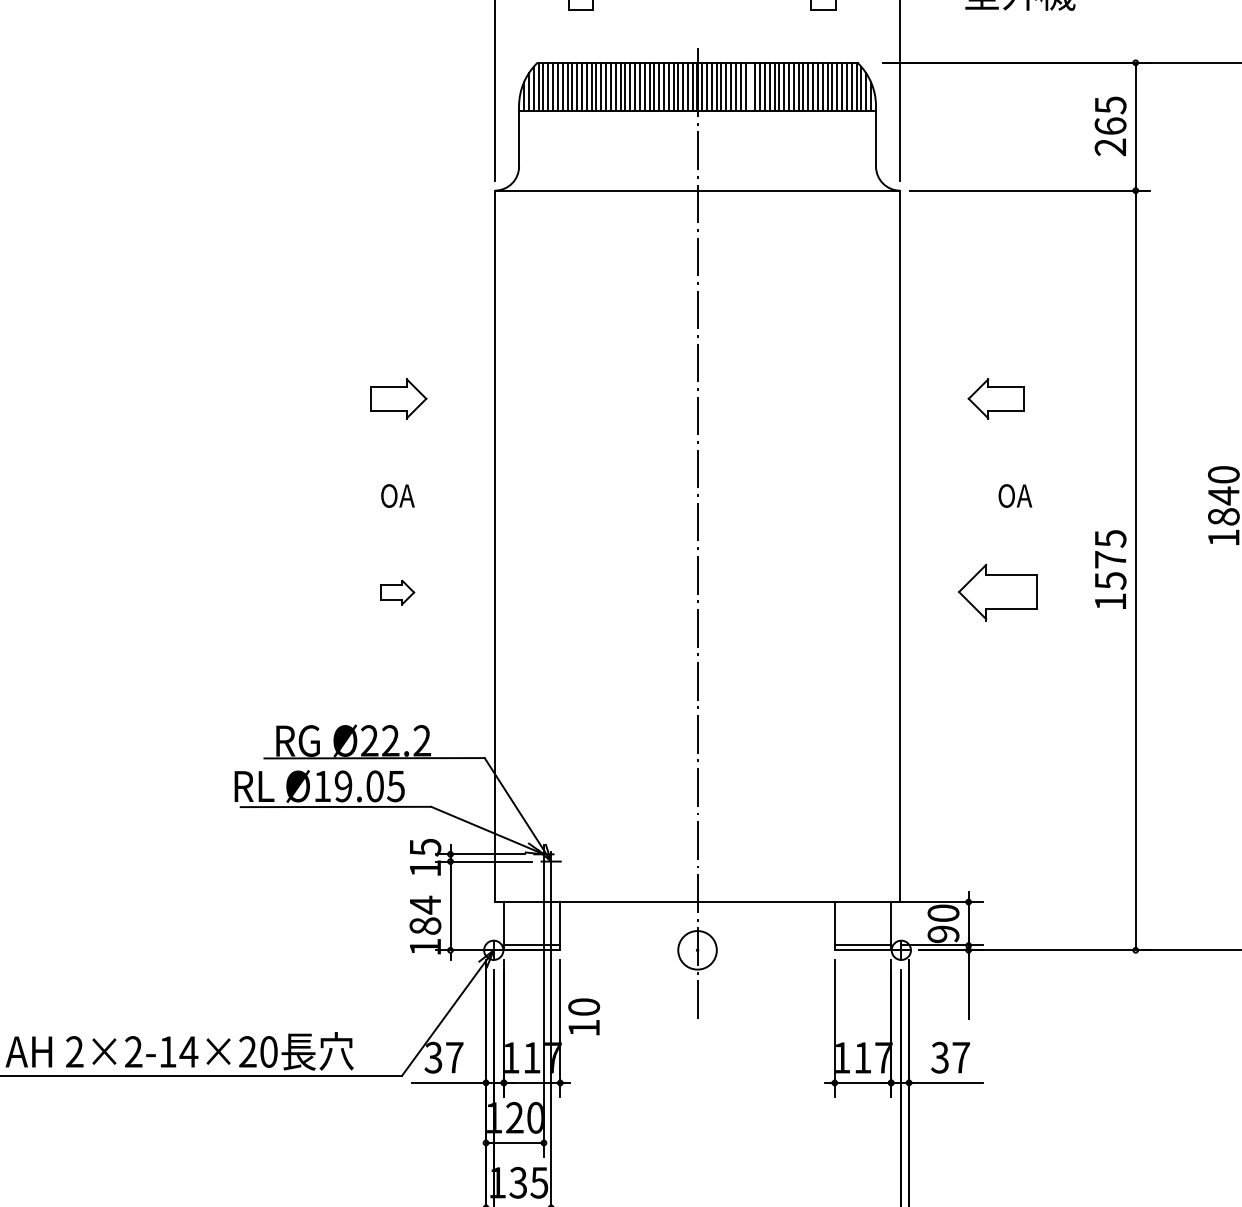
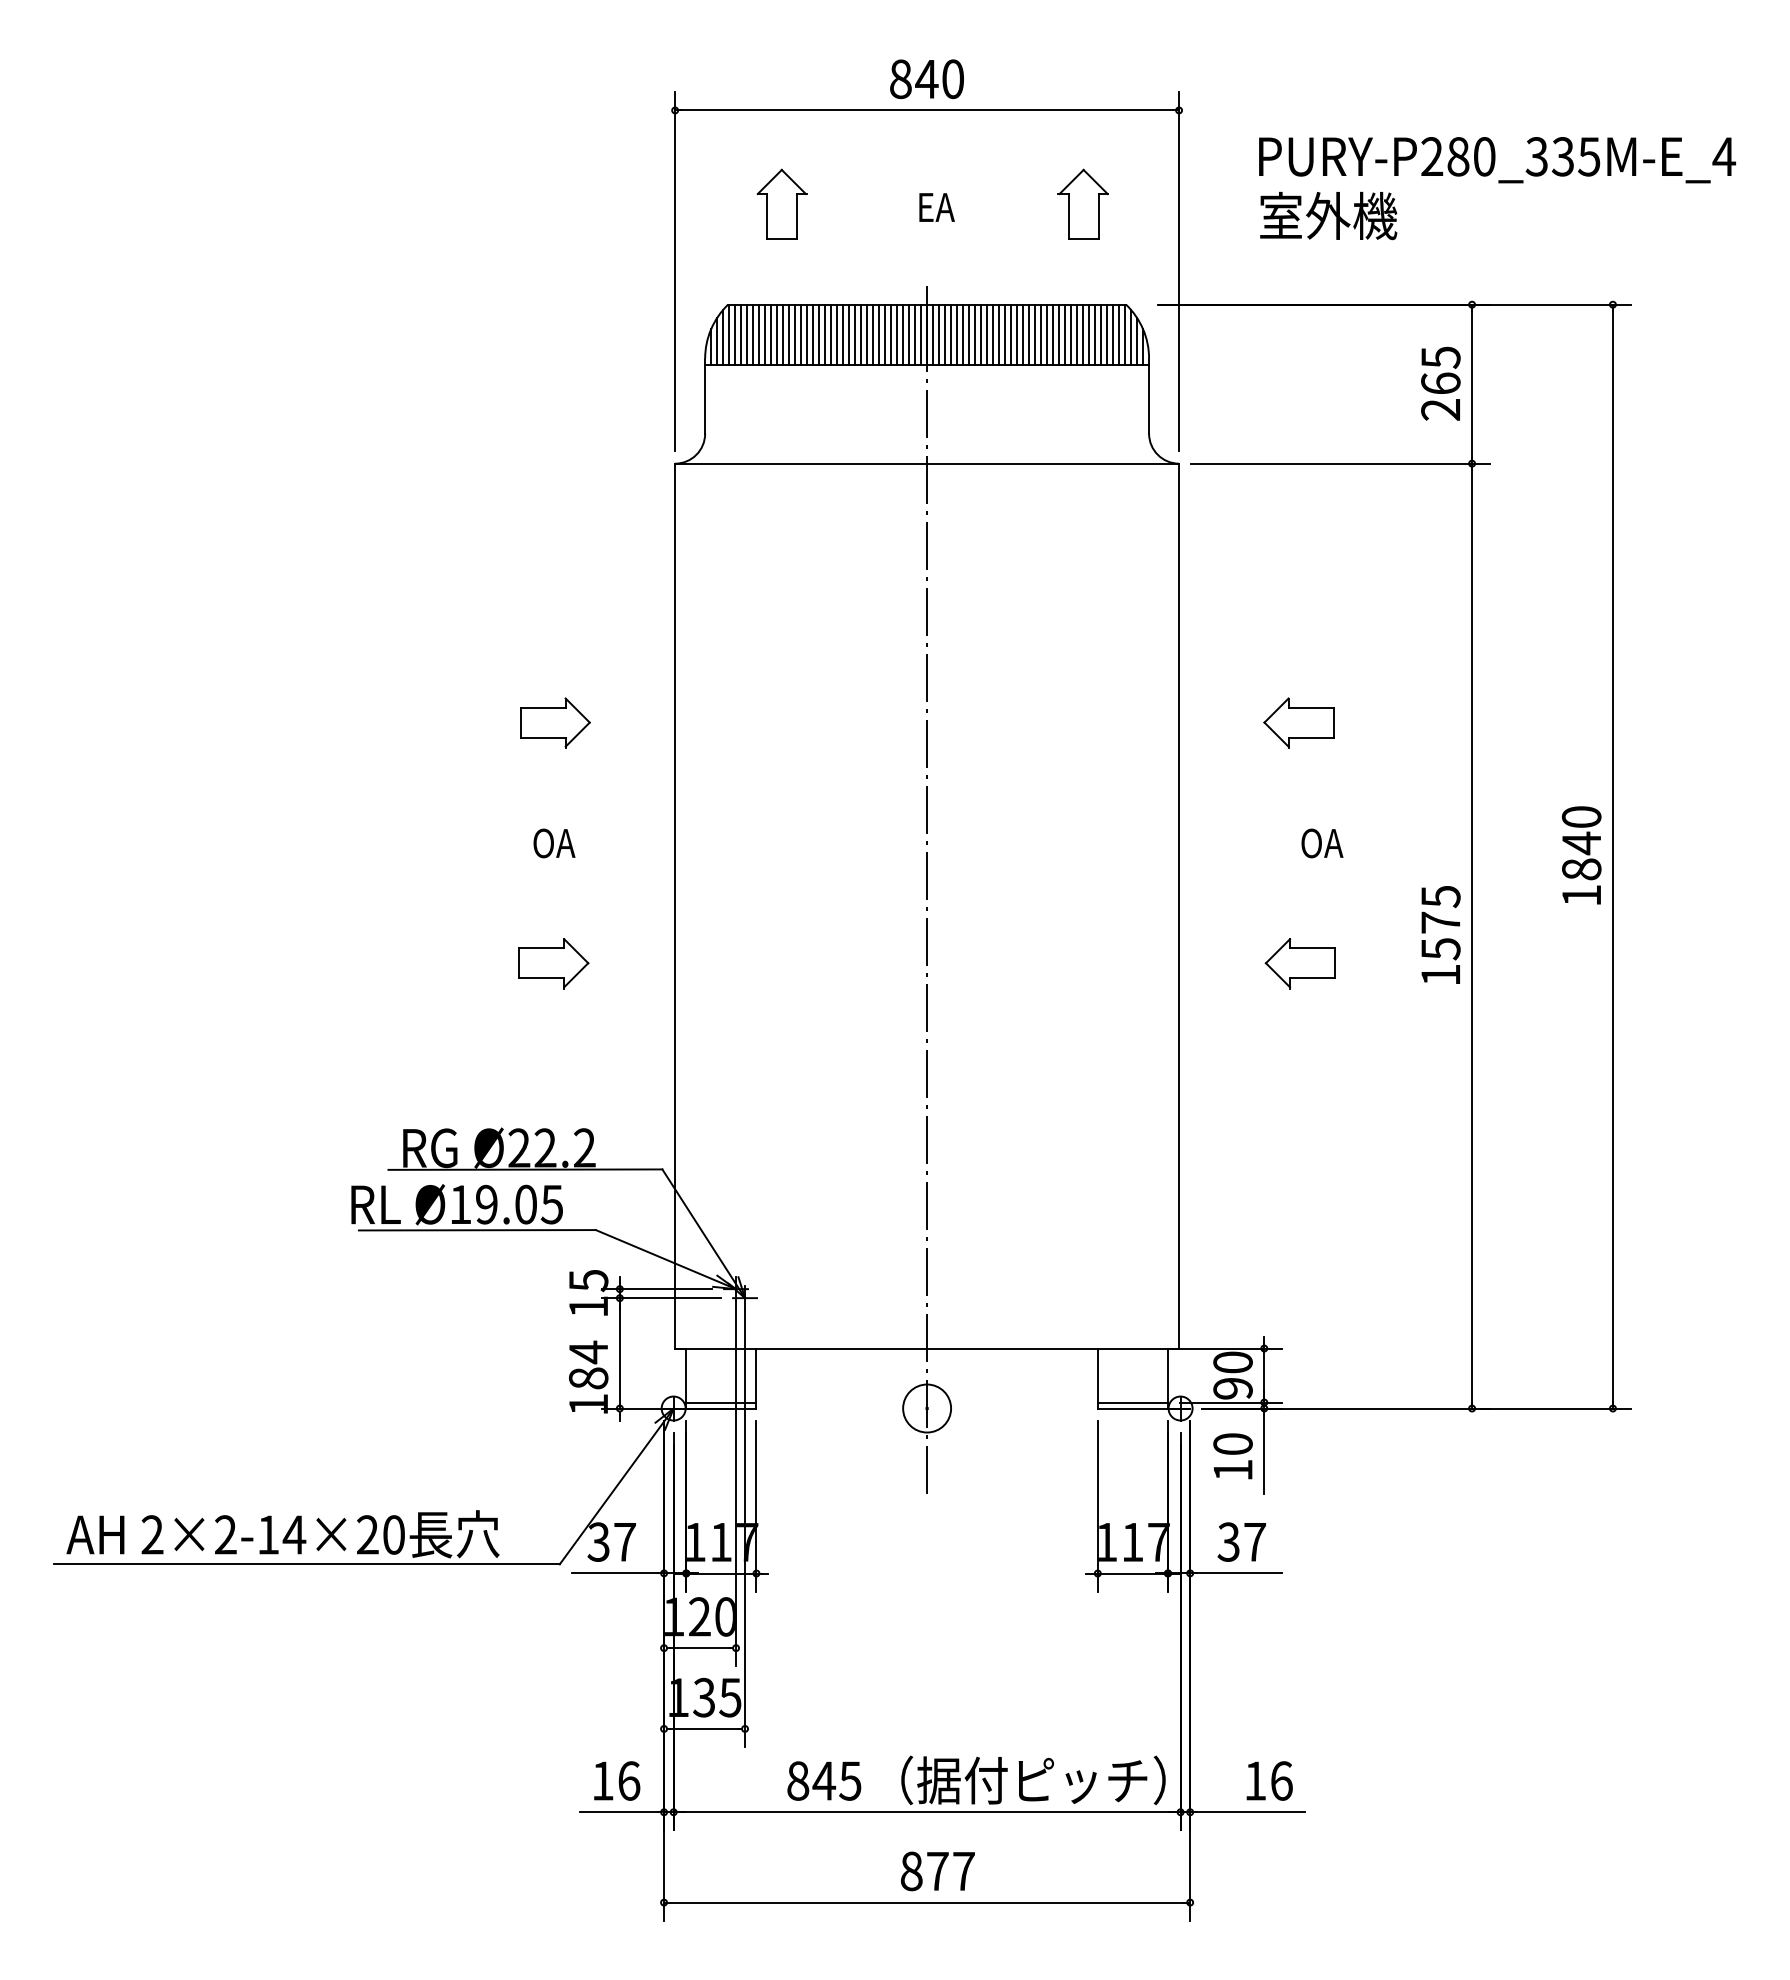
line: (750, 86) -> (992, 334), added
part: (397, 592) -> (553, 963), size x1.67
part: (996, 592) -> (1299, 963), size x0.71
text: (583, 1017) -> (1232, 1456), moved

